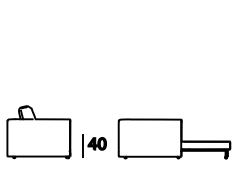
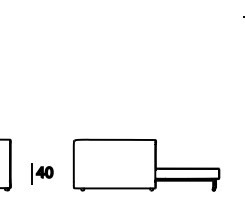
part: (94, 145) -> (42, 173), size x0.7

